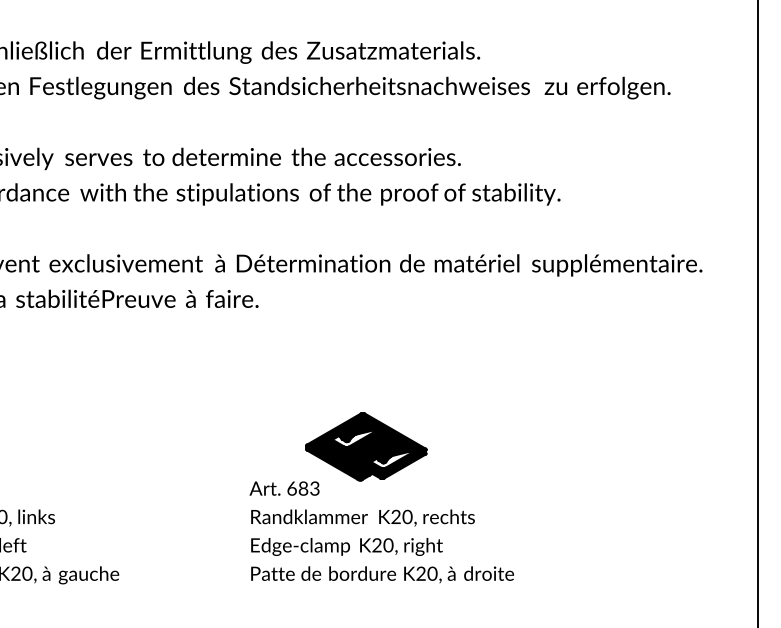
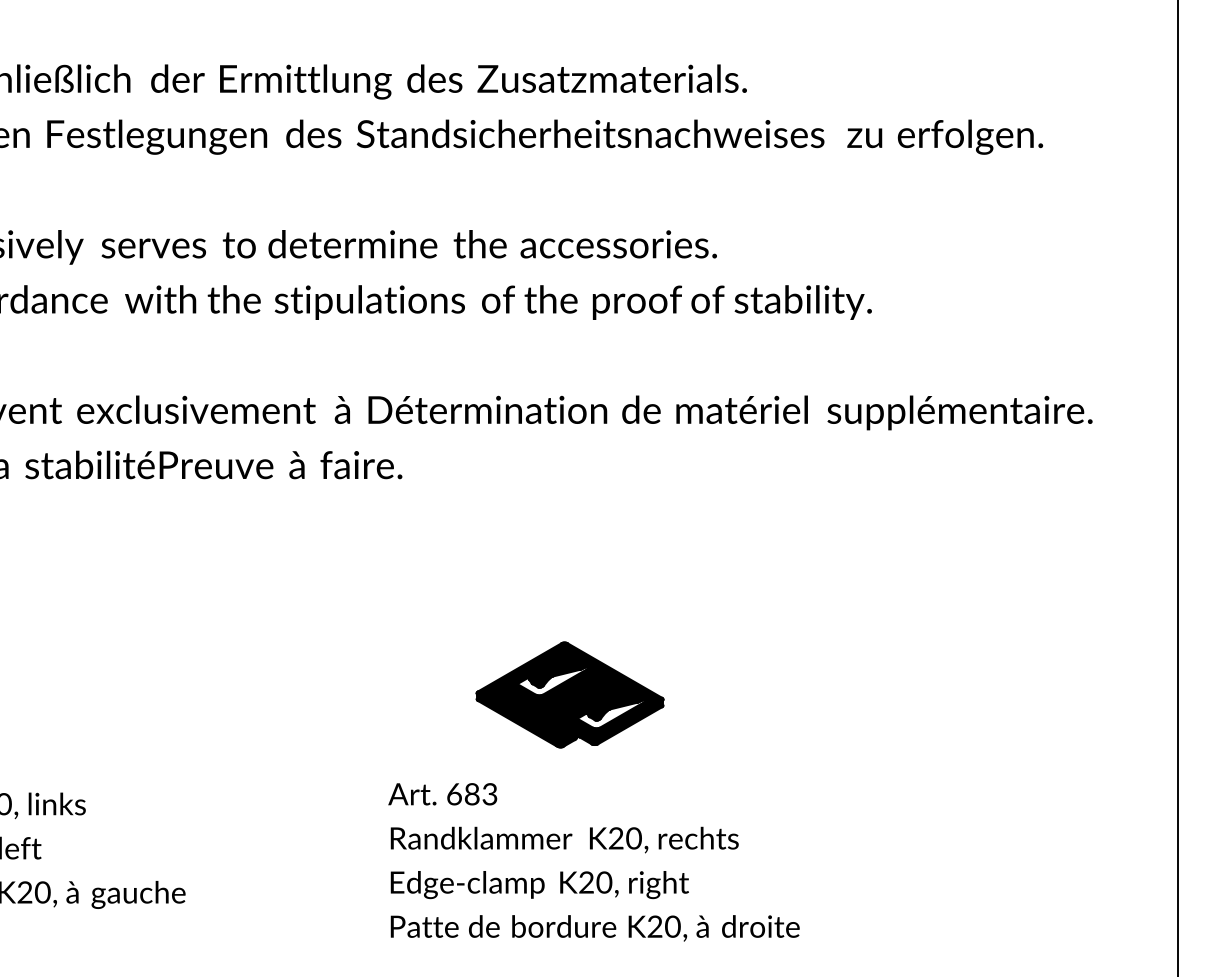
text: (381, 532) -> (593, 862), moved

